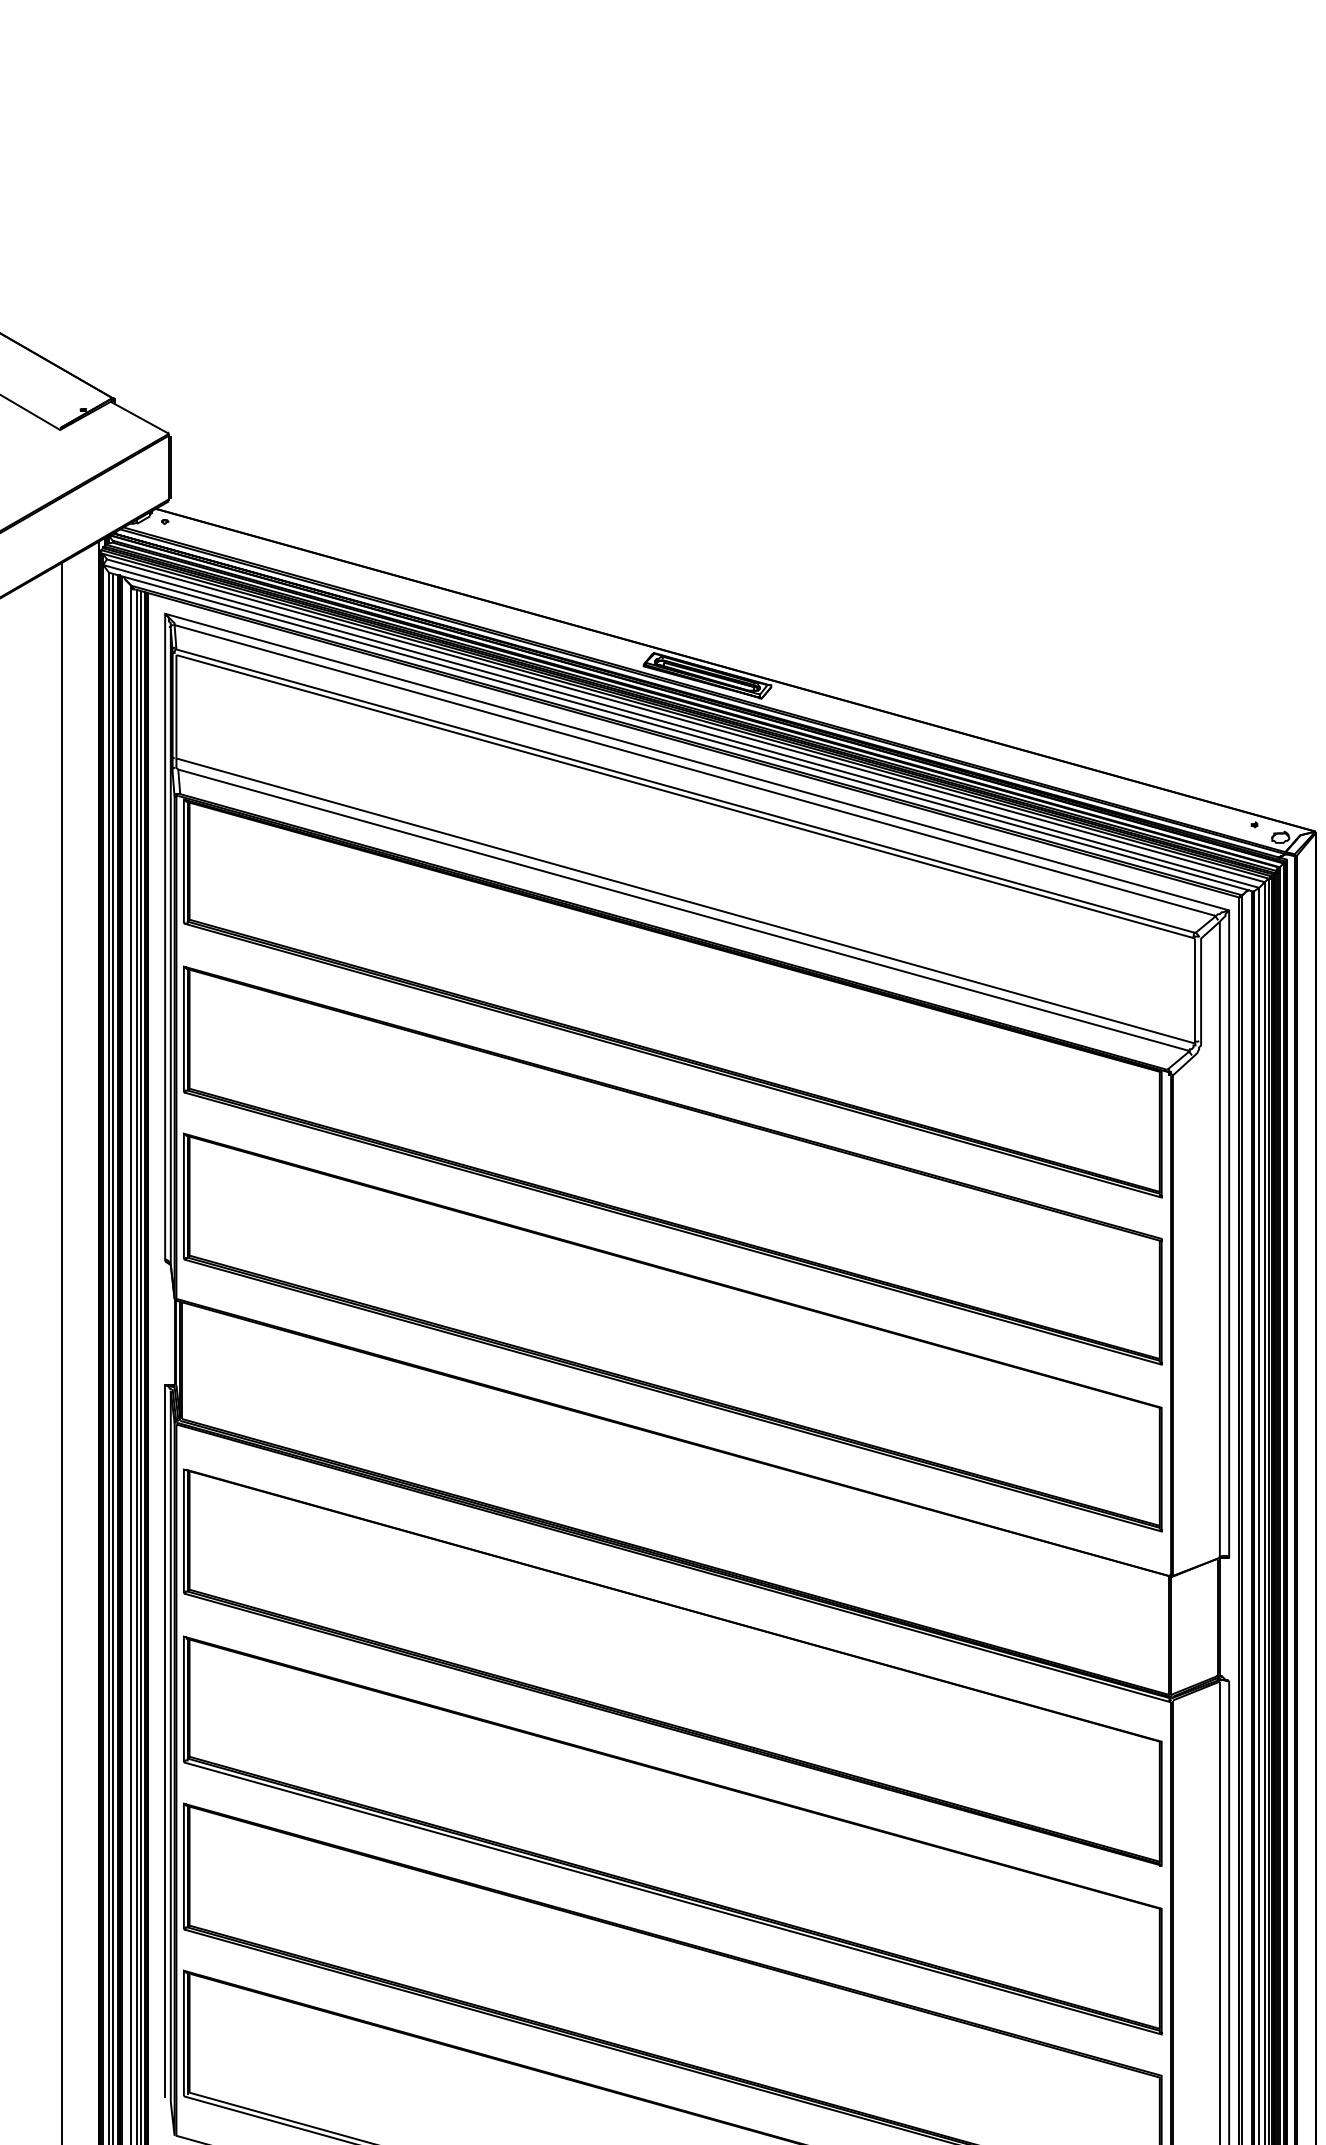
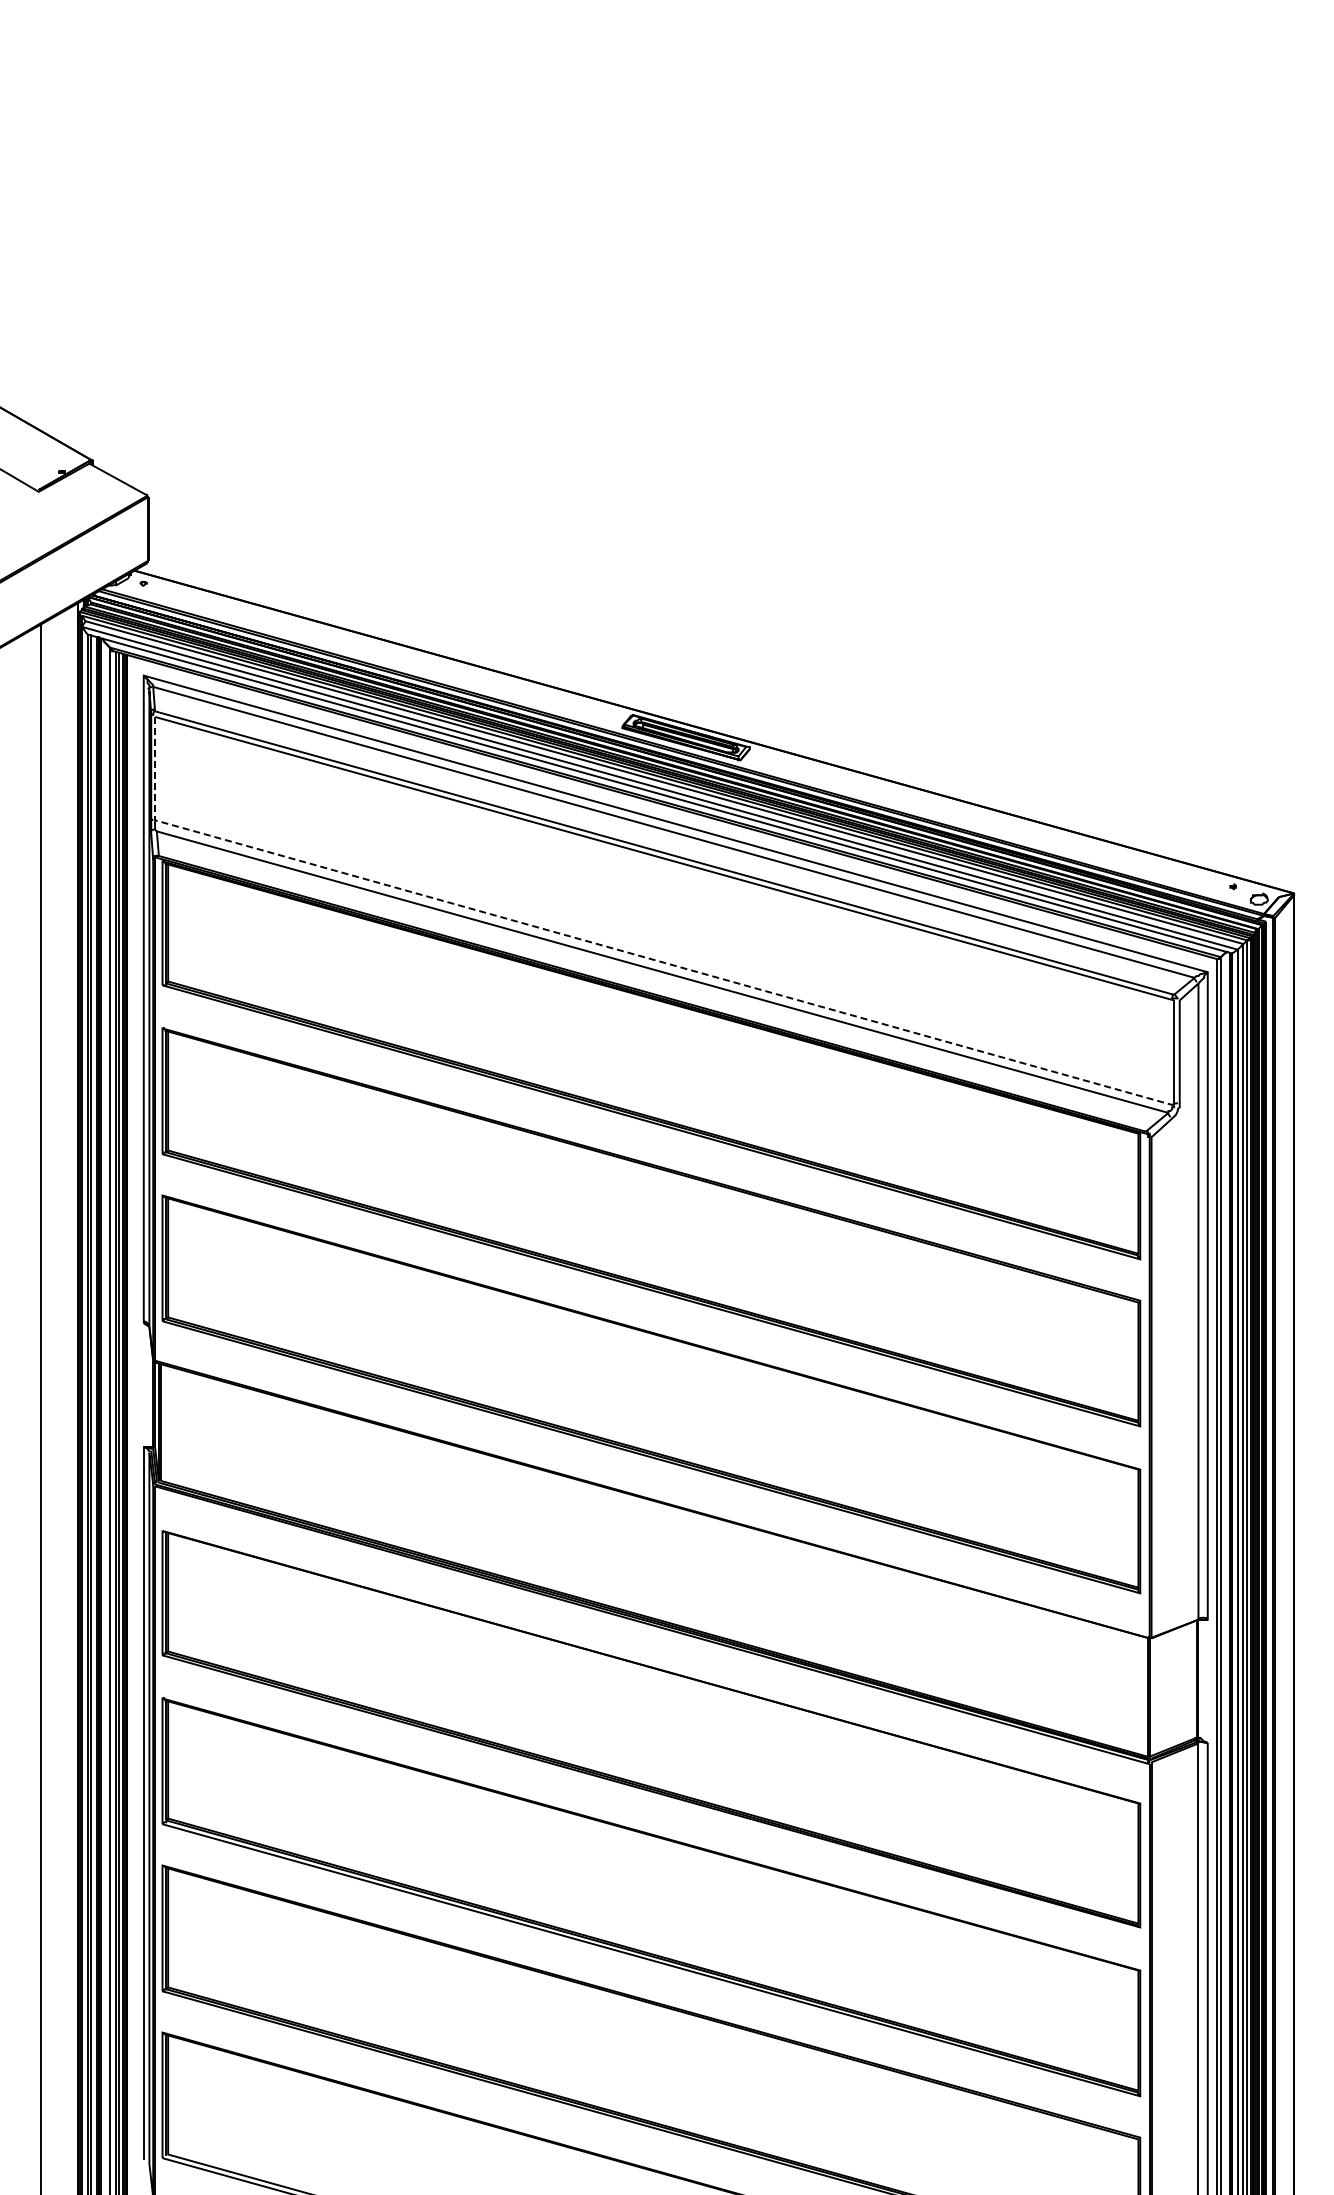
line: (635, 886) -> (614, 948), solid -> dashed

